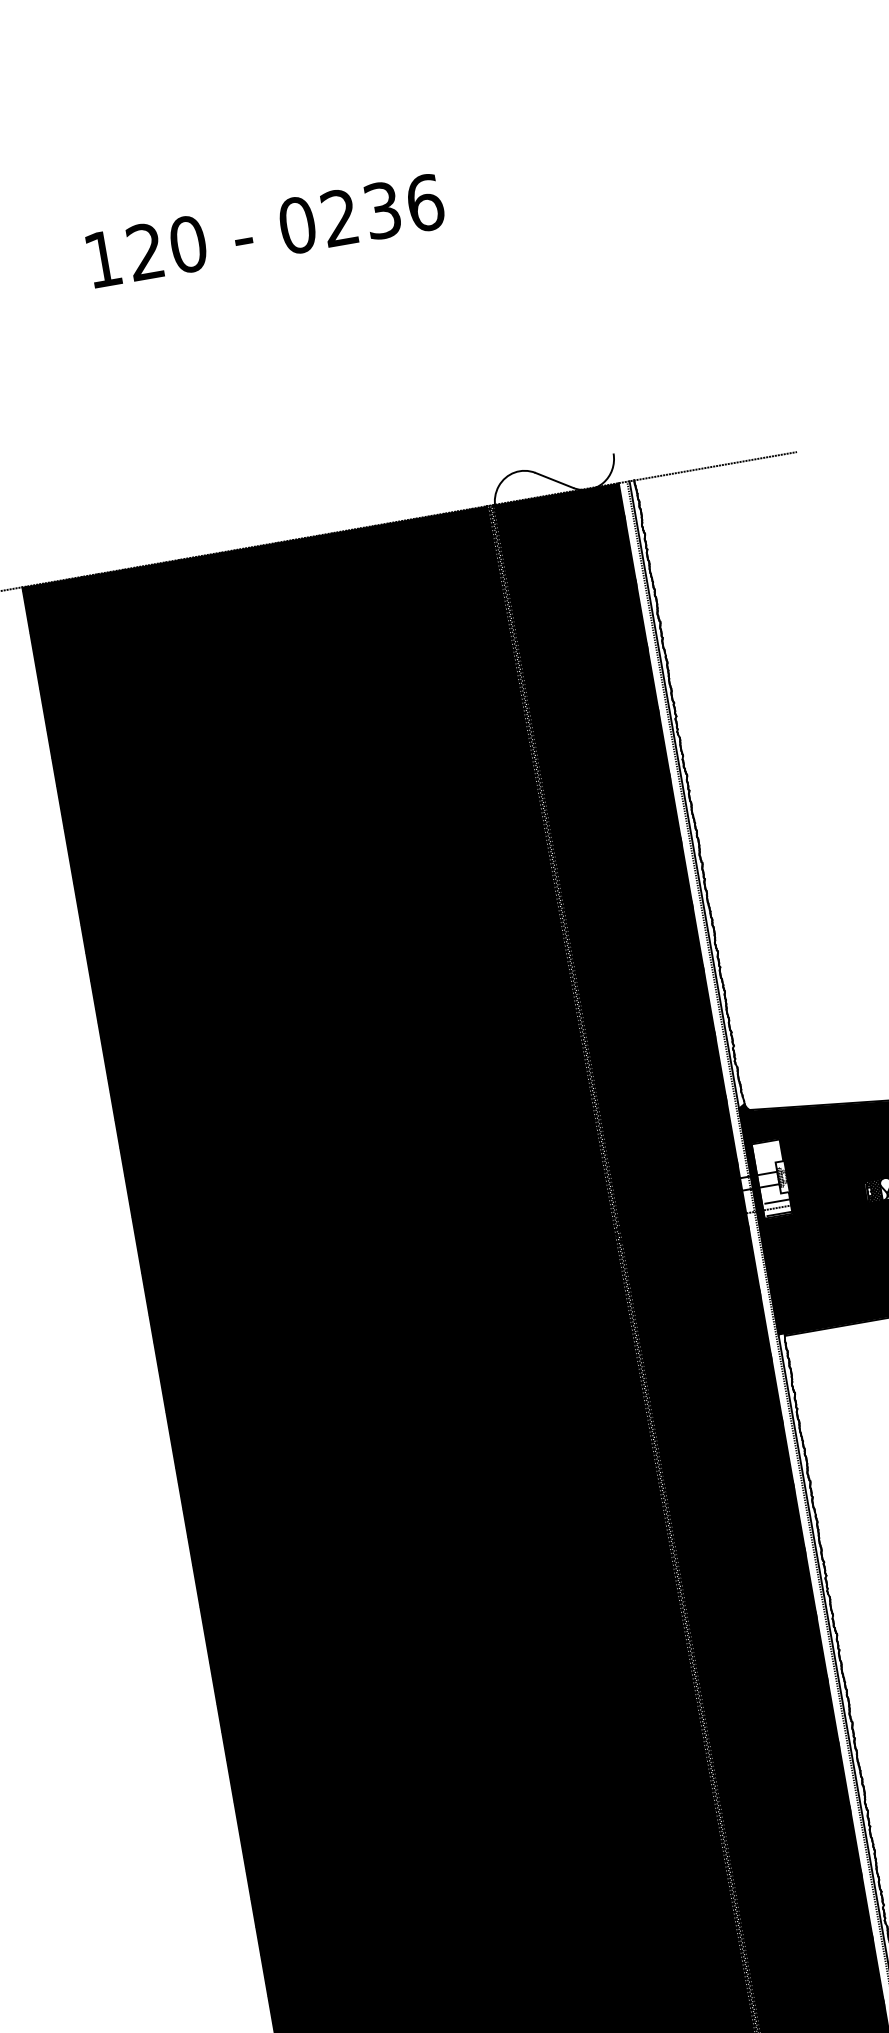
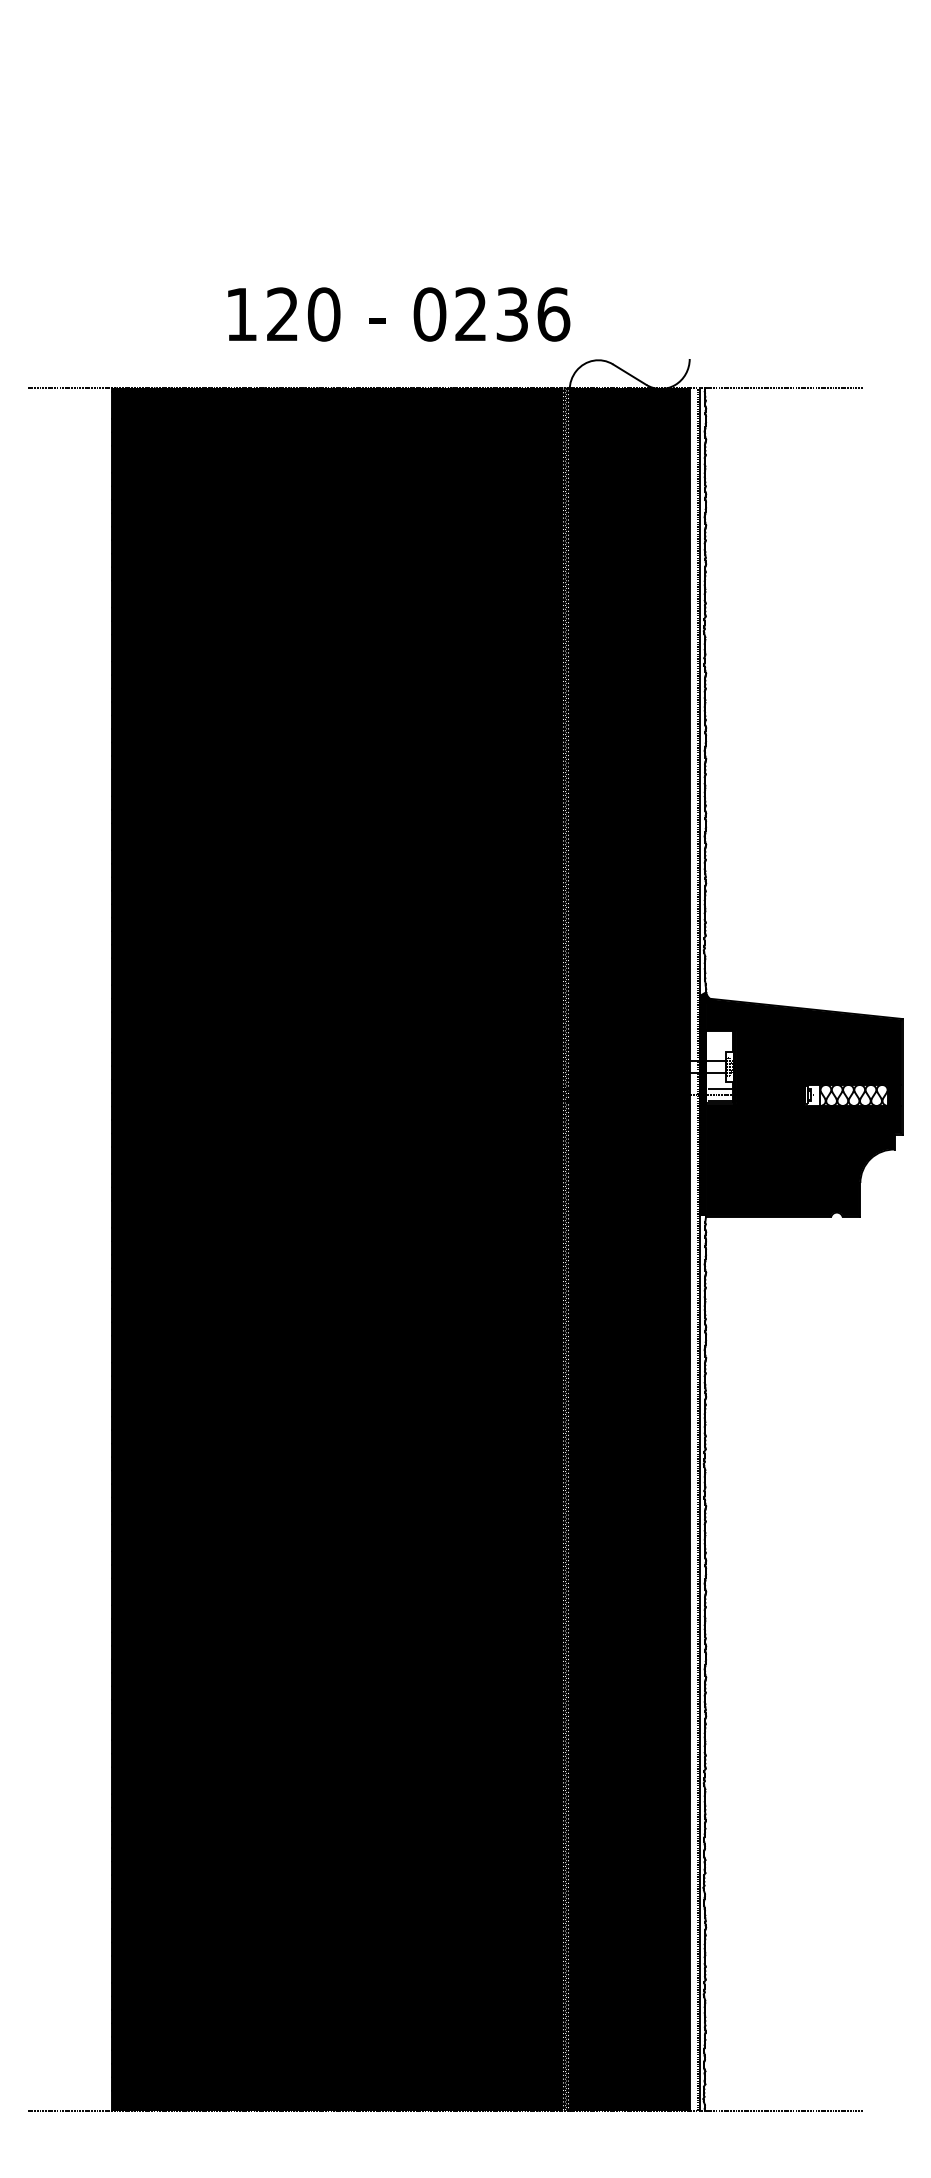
text: (266, 230) -> (399, 314), moved
hatch: (871, 1190) -> (811, 1094), removed

